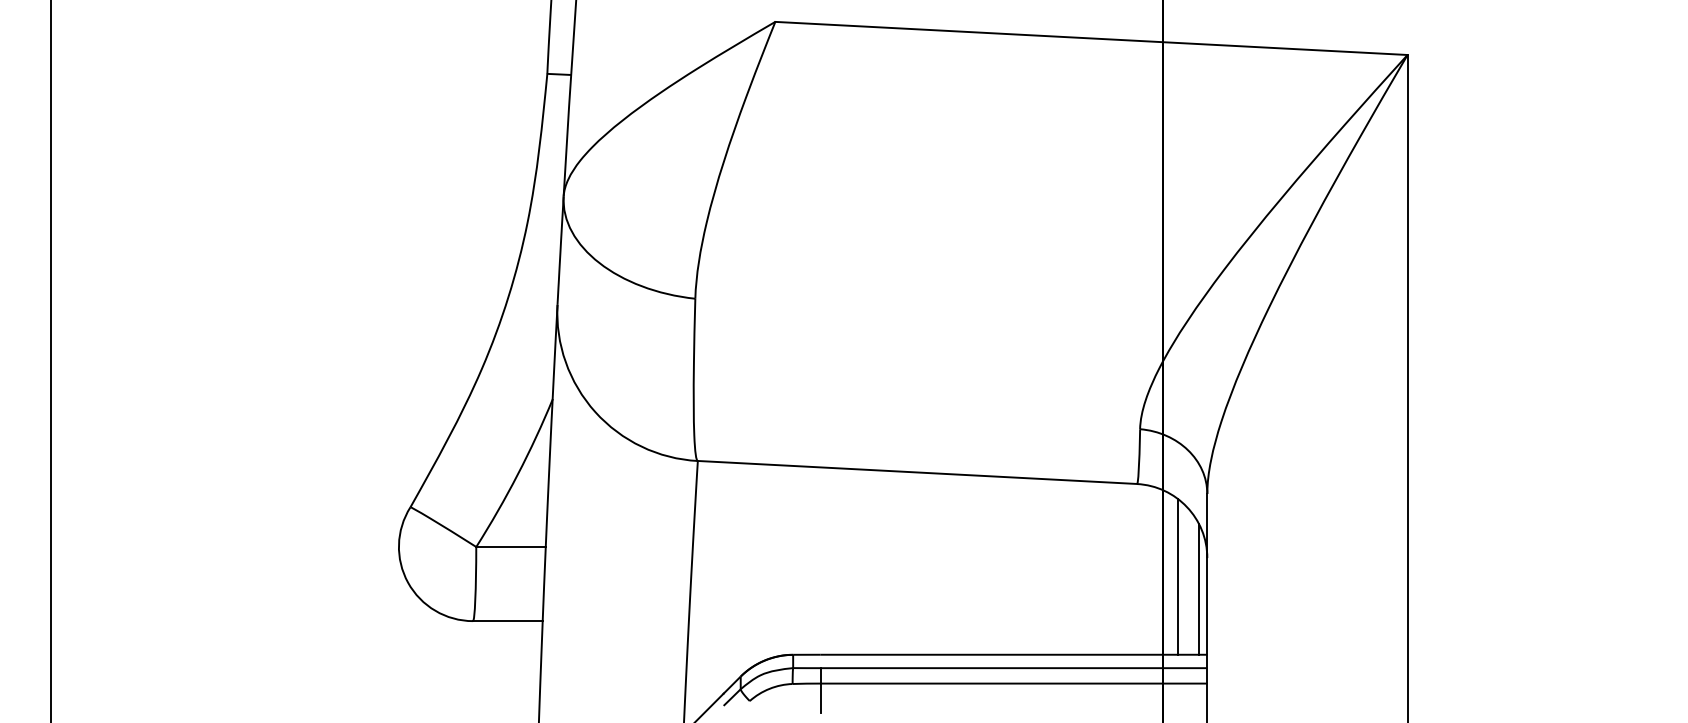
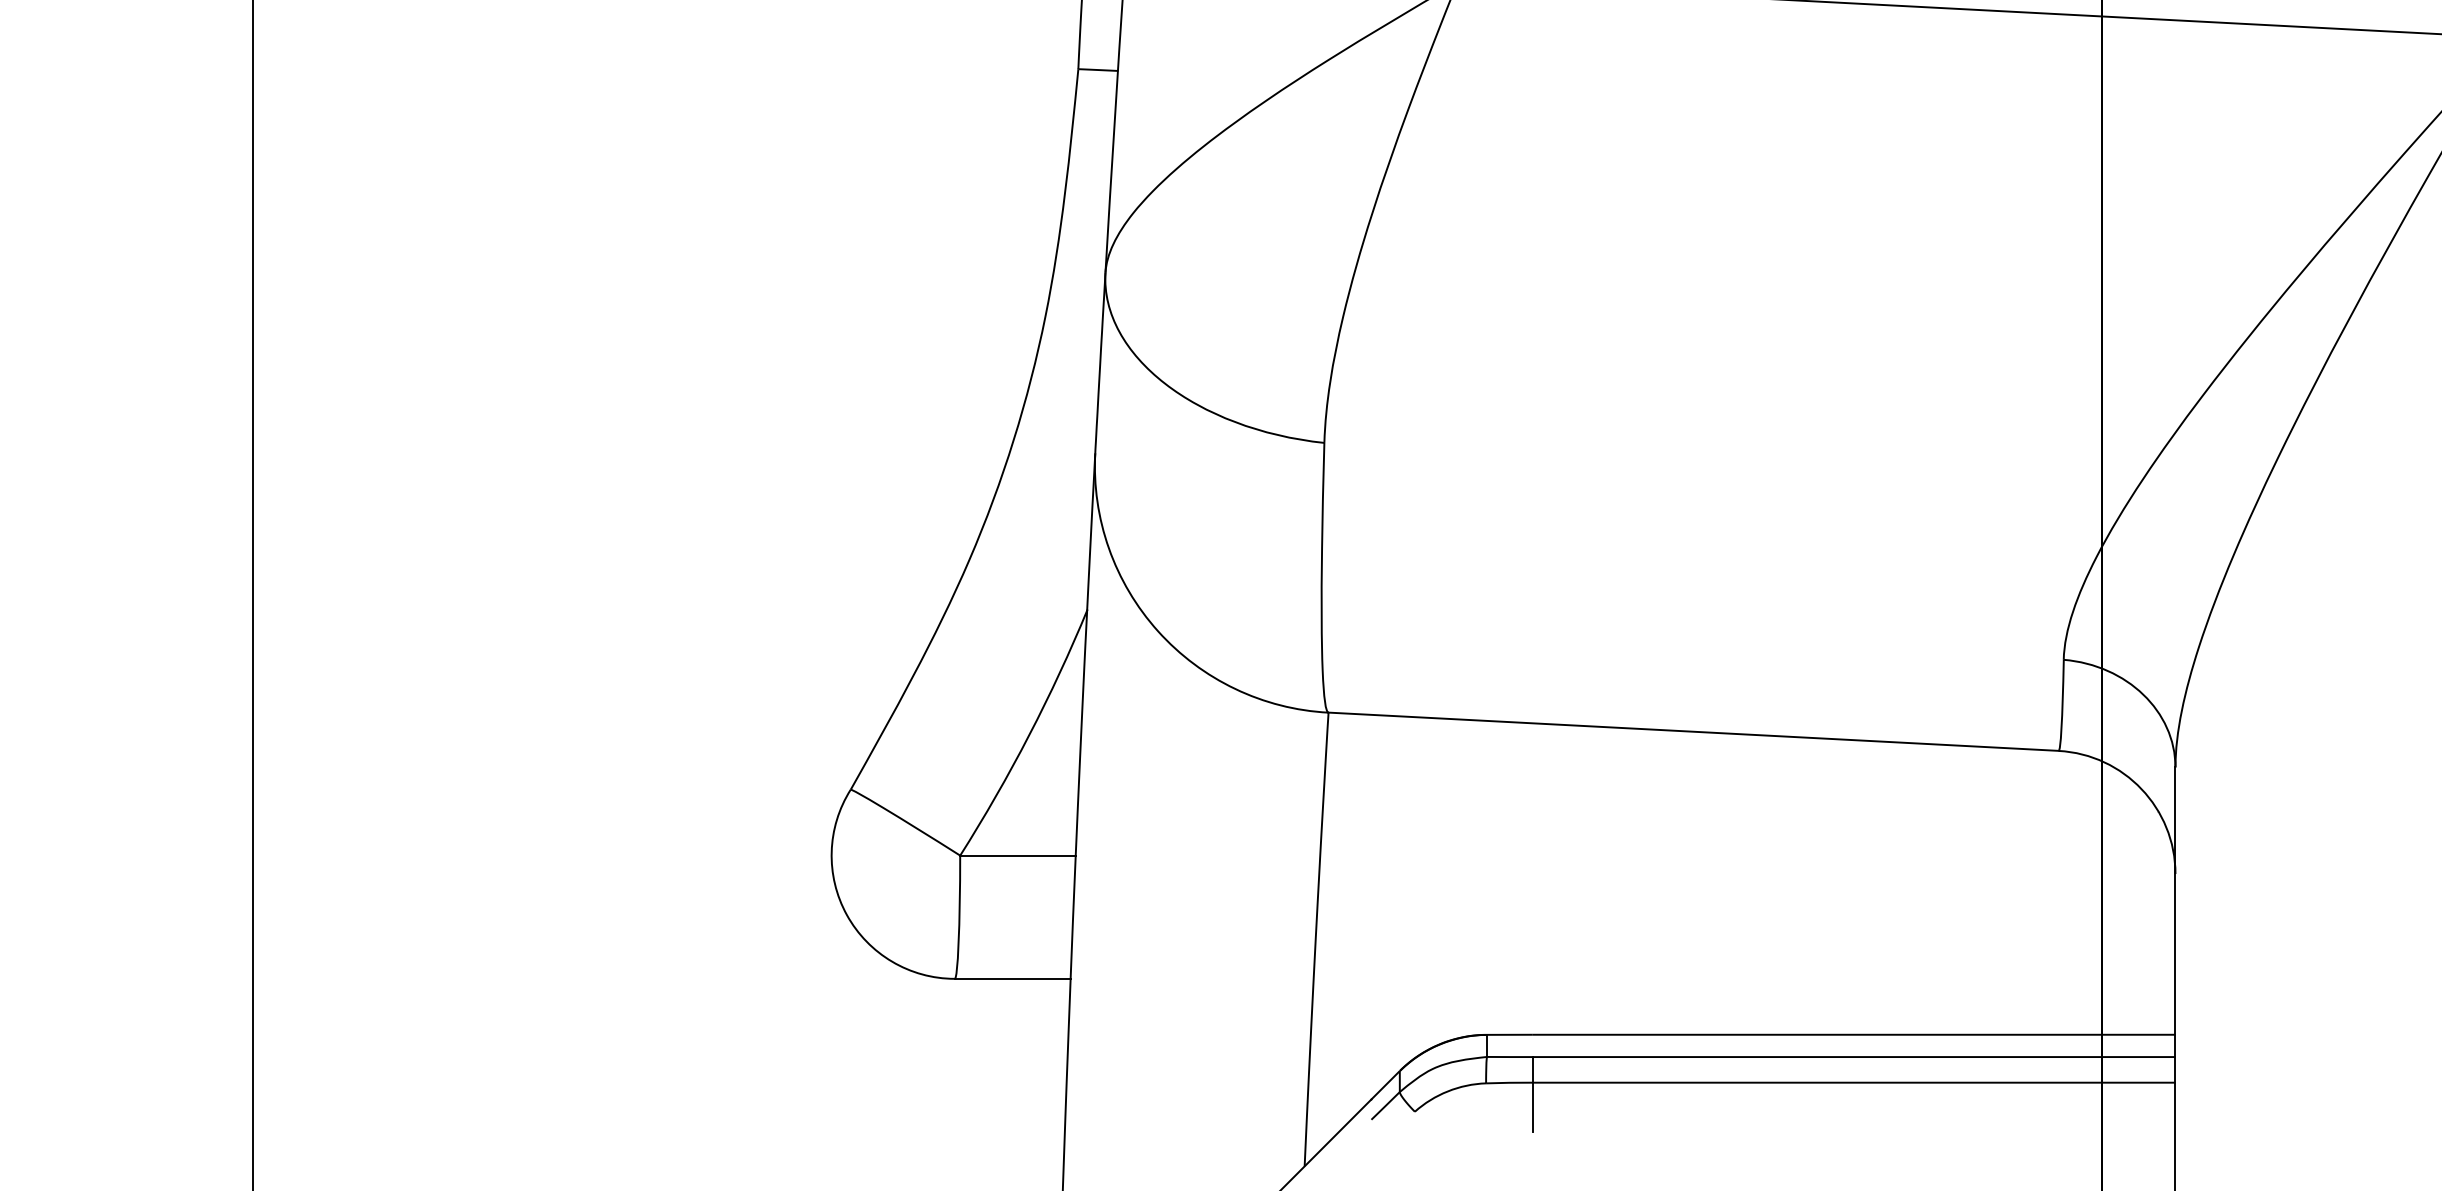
line: (1177, 576) -> (2125, 904), removed
line: (1198, 588) -> (2160, 924), removed

